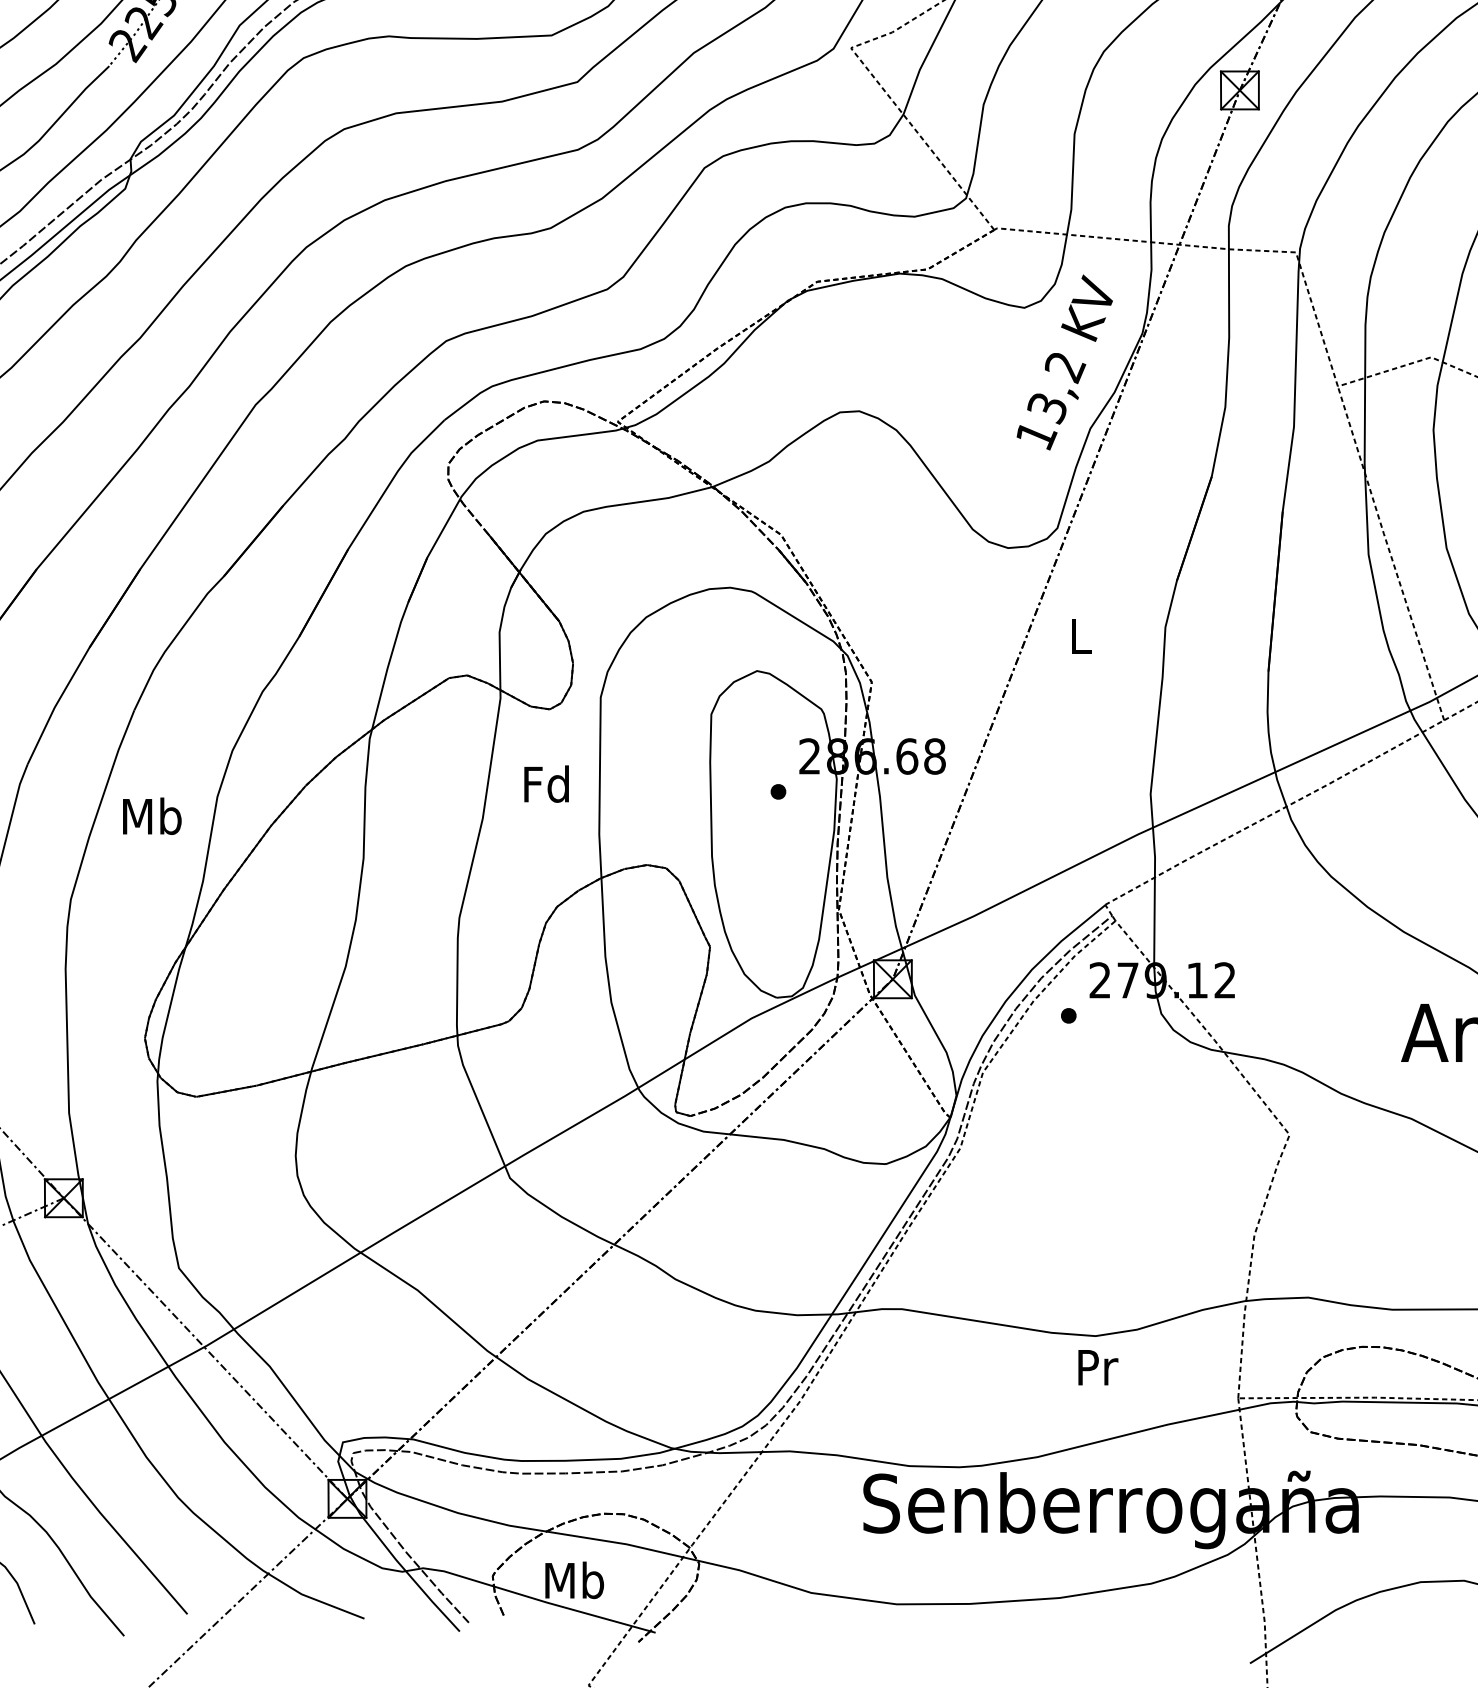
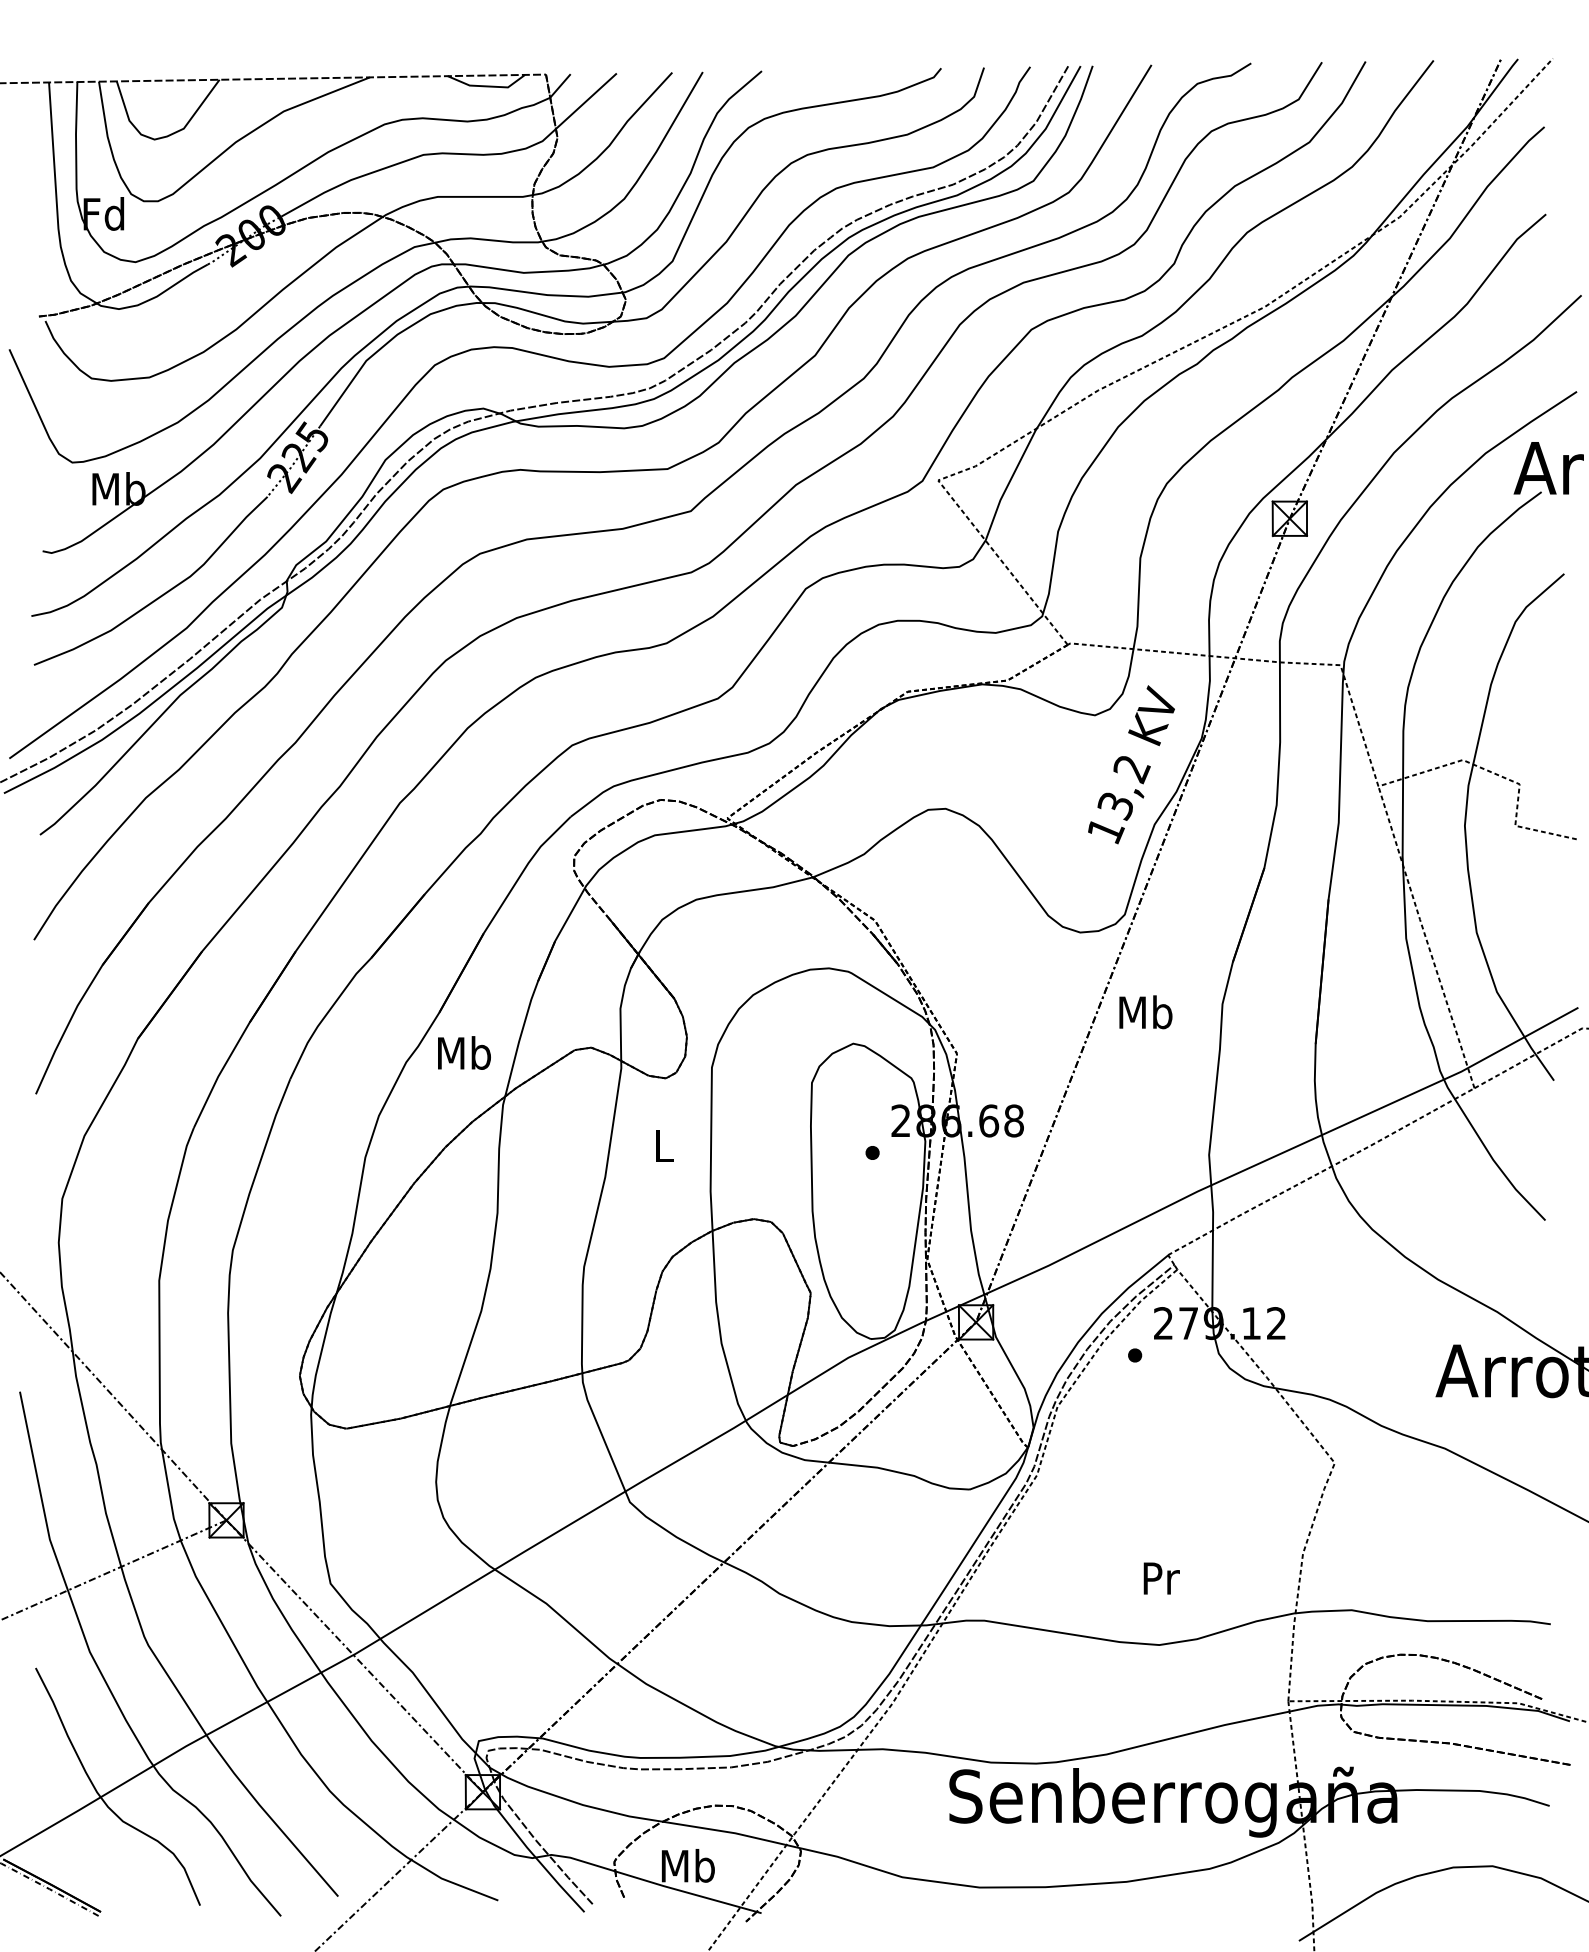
text: (1080, 636) -> (1145, 1012), L -> Mb
text: (546, 783) -> (662, 1145), Fd -> L
text: (152, 815) -> (464, 1052), moved
text: (1097, 1367) -> (1161, 1578), moved

